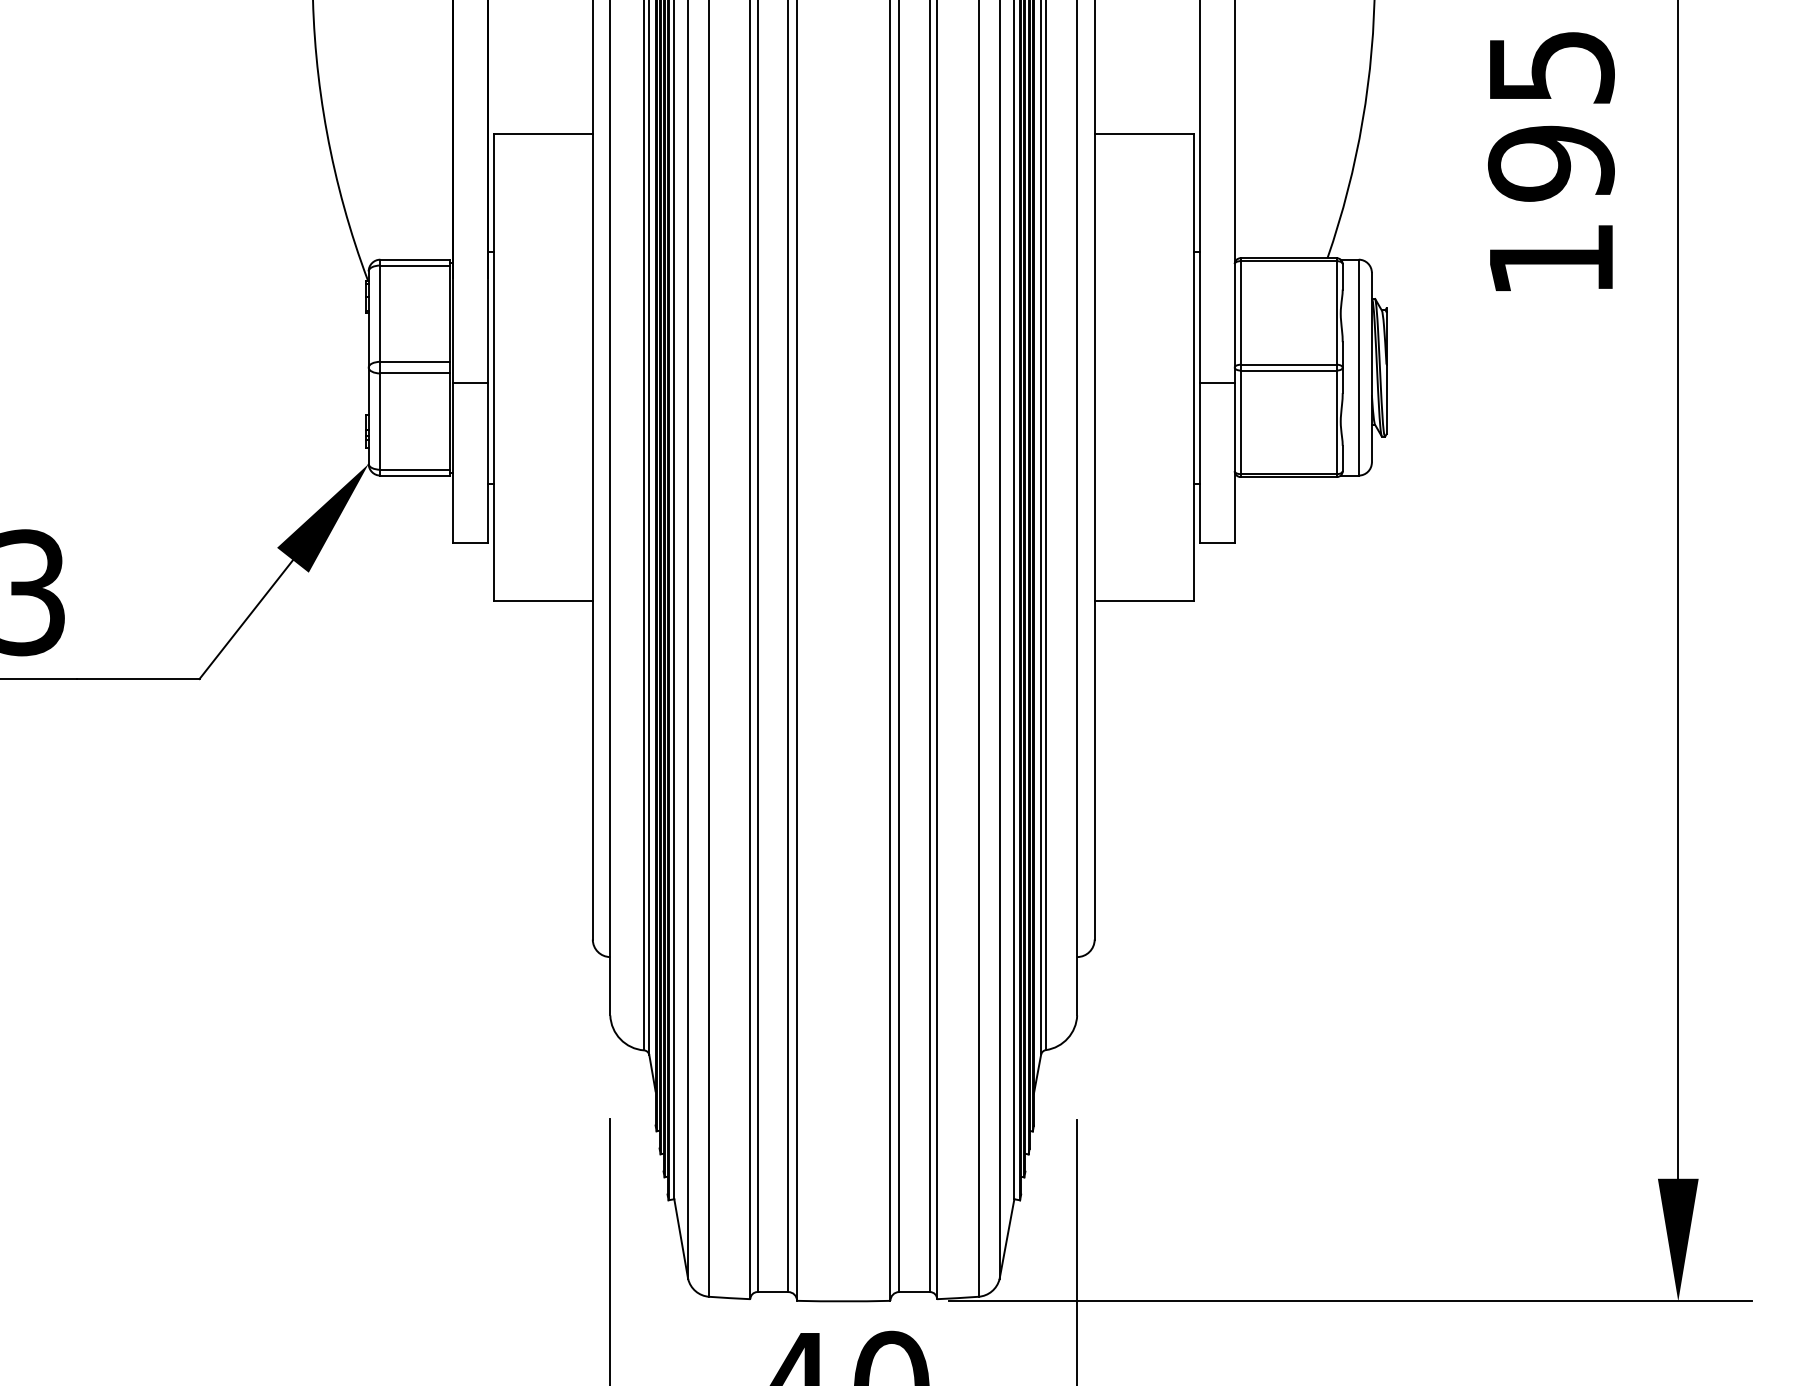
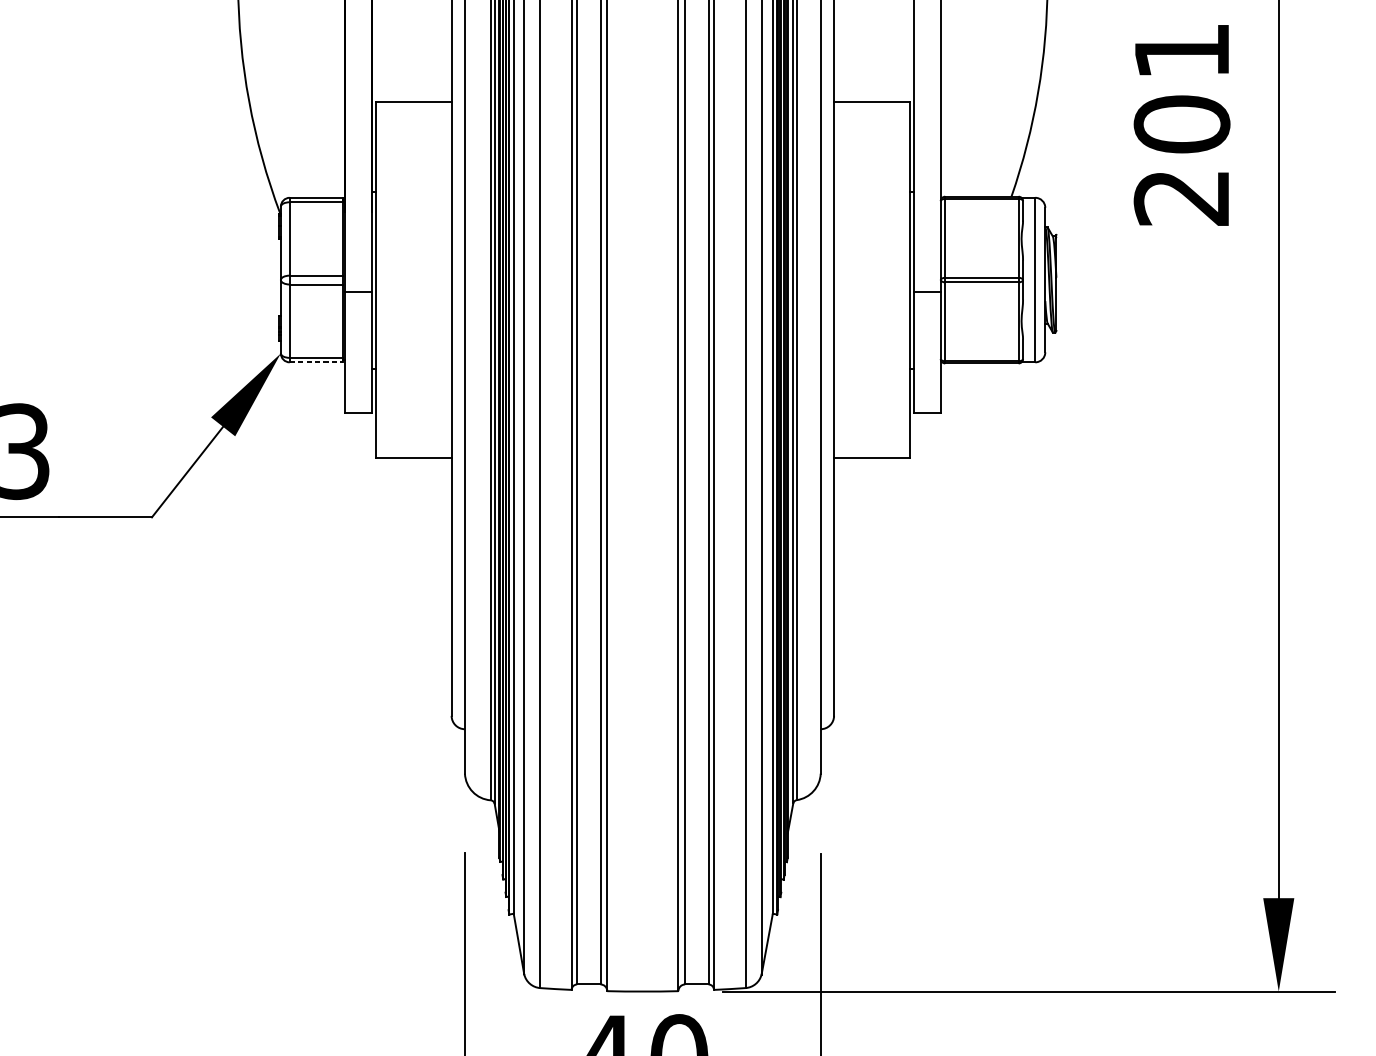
text: (1551, 164) -> (1182, 125), 195 -> 201
line: (415, 475) -> (316, 362), solid -> dashed

